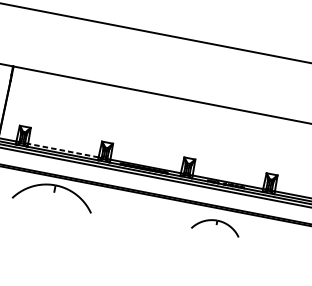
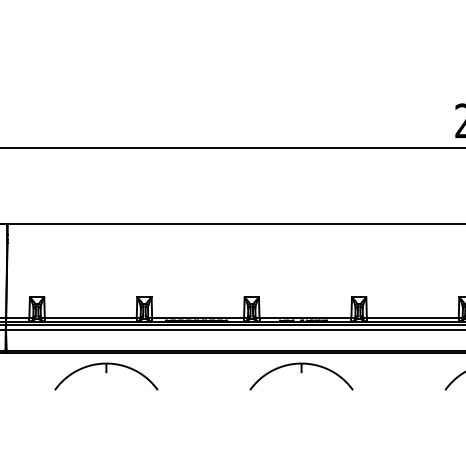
line: (63, 150) -> (90, 317), dashed -> solid
part: (53, 195) -> (106, 376), moved
part: (216, 226) -> (301, 376), size x1.67

